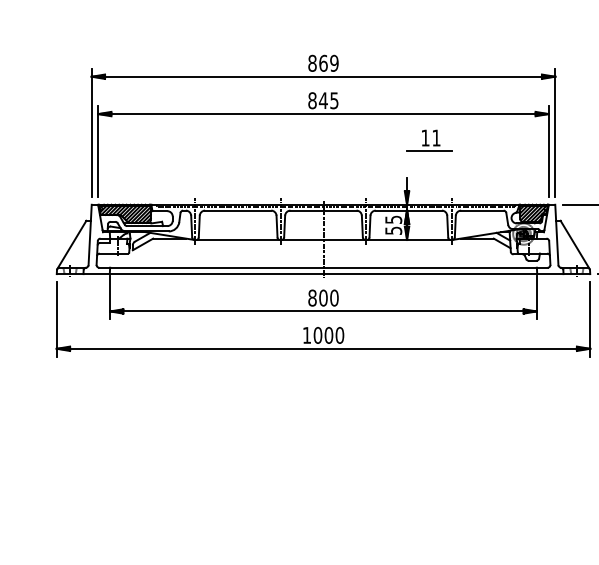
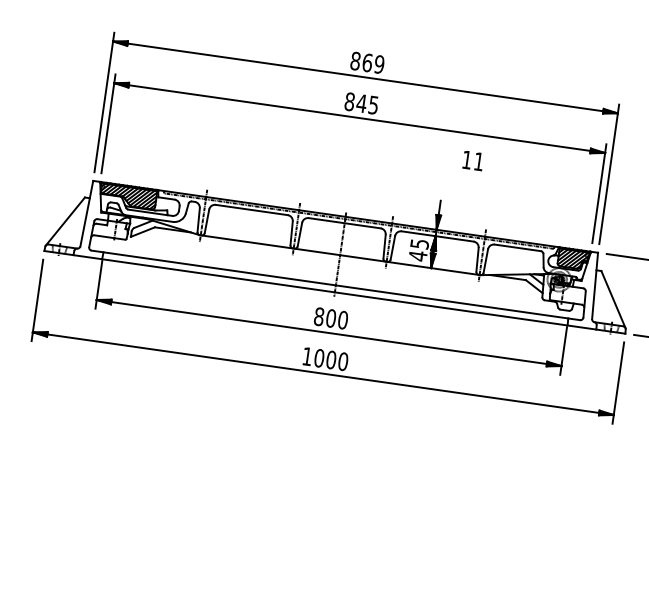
line: (429, 151) -> (469, 175), removed
text: (393, 230) -> (417, 255), 55 -> 45

